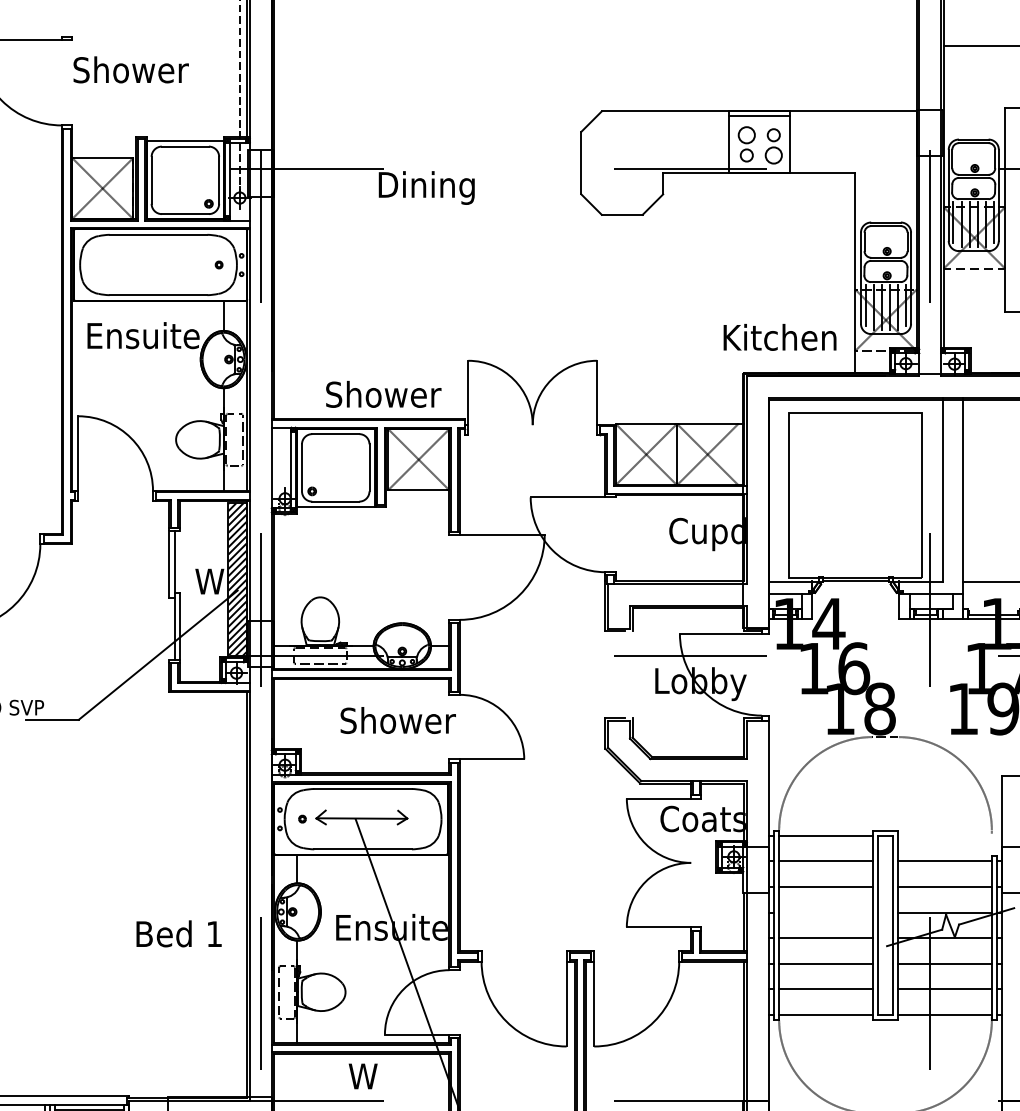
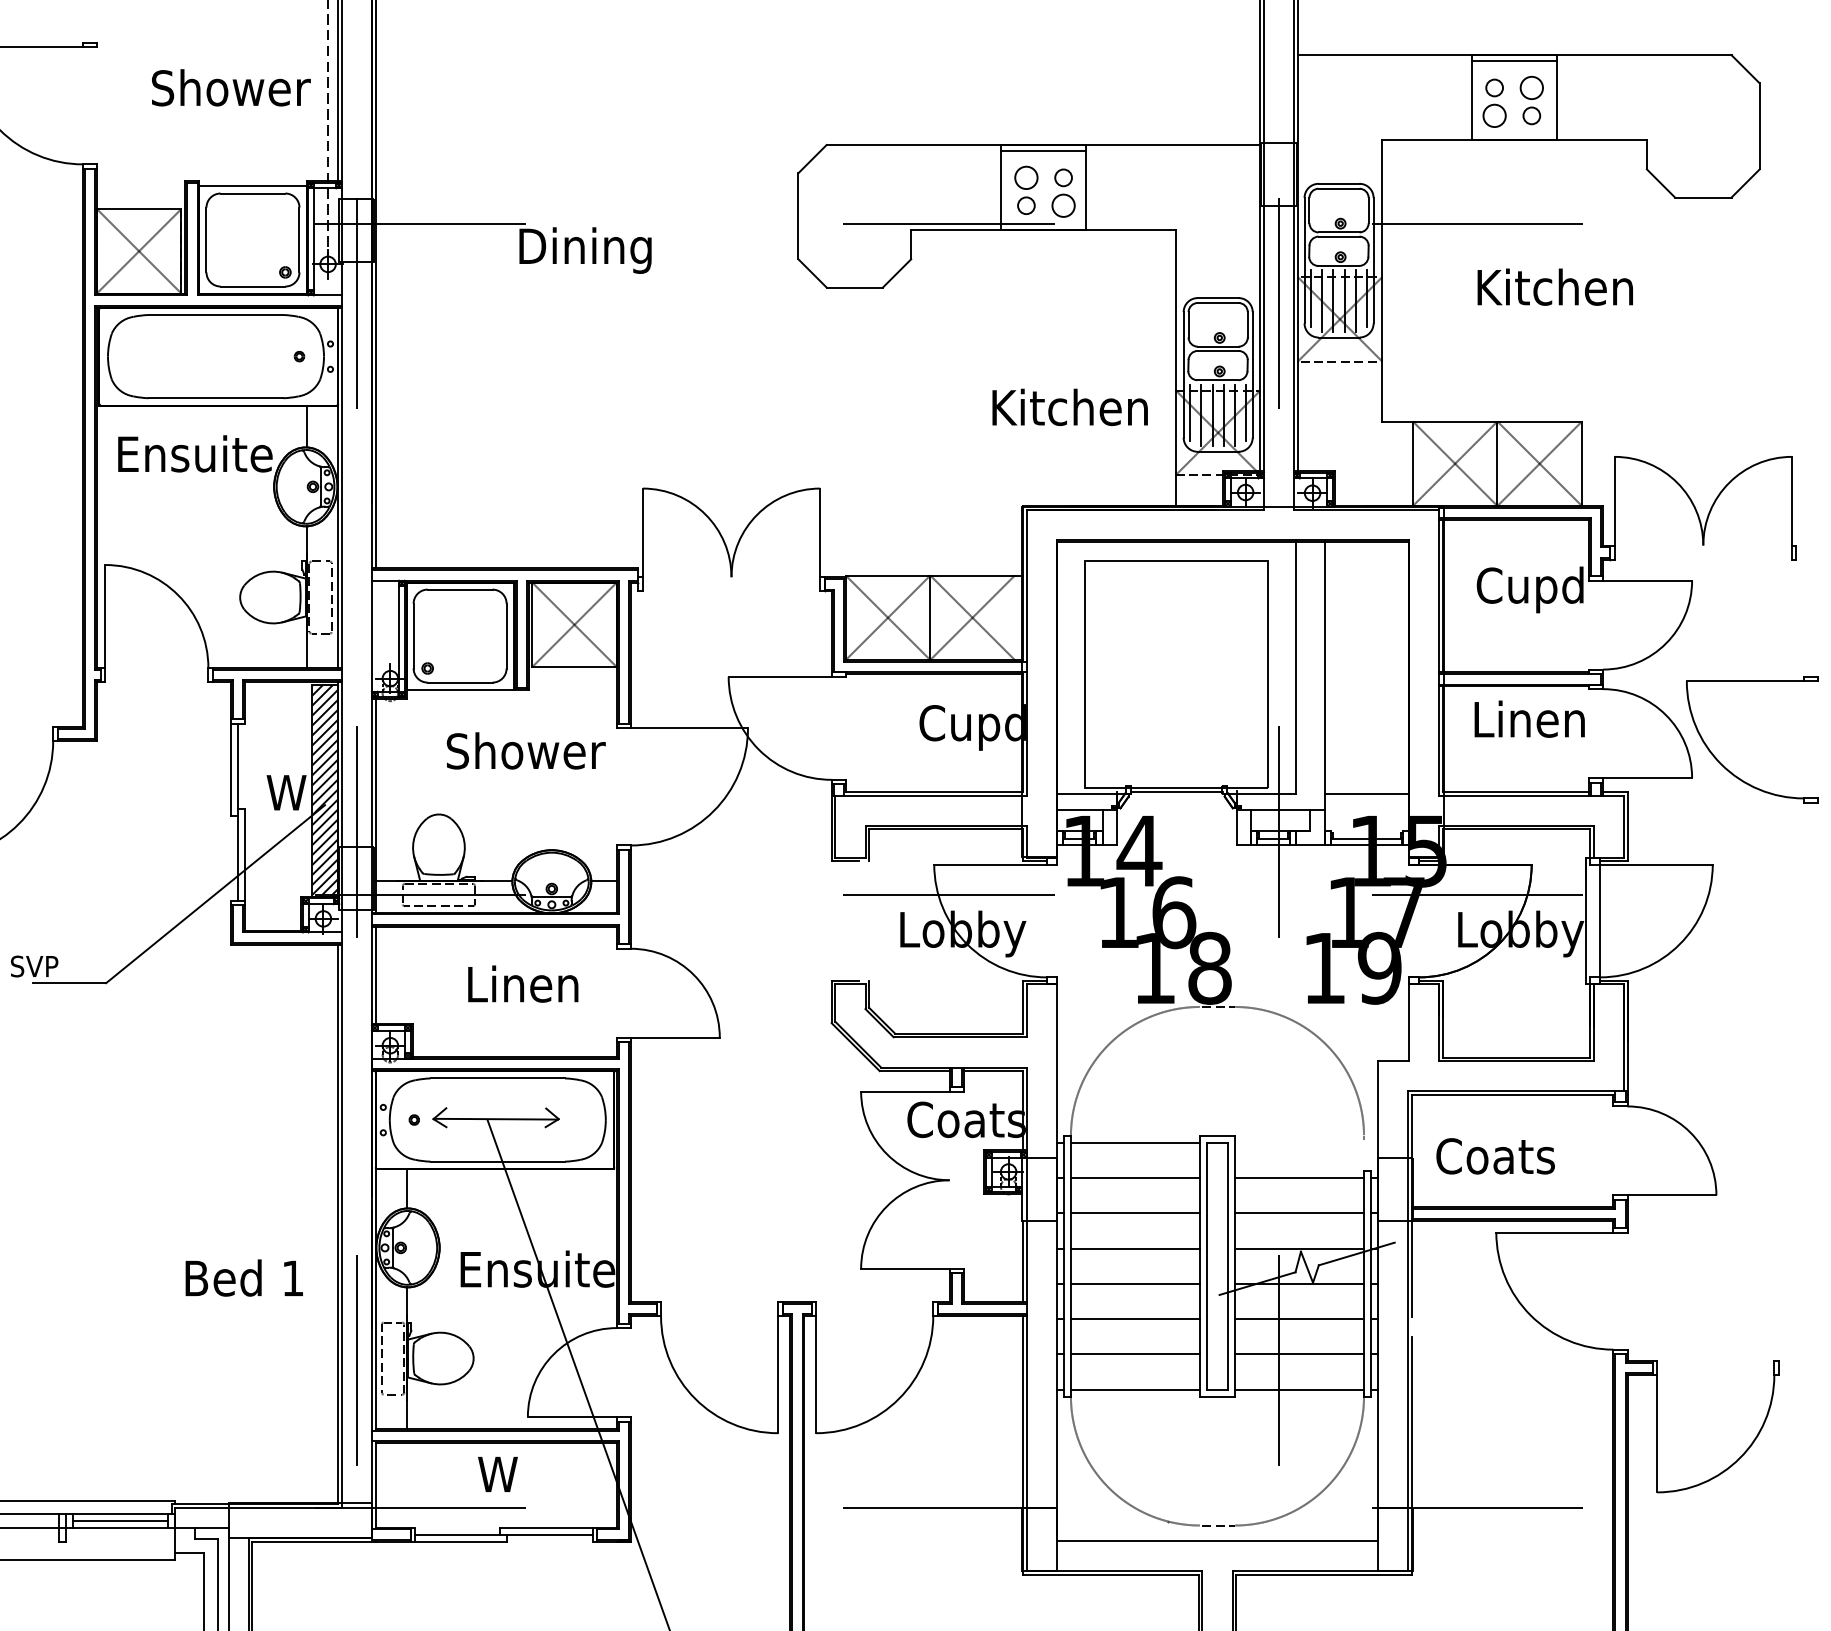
text: (131, 69) -> (231, 87), moved
text: (779, 336) -> (1069, 406), moved
text: (383, 394) -> (525, 750), moved
text: (397, 720) -> (545, 983), Shower -> Linen
line: (825, 912) -> (1134, 1248), added

